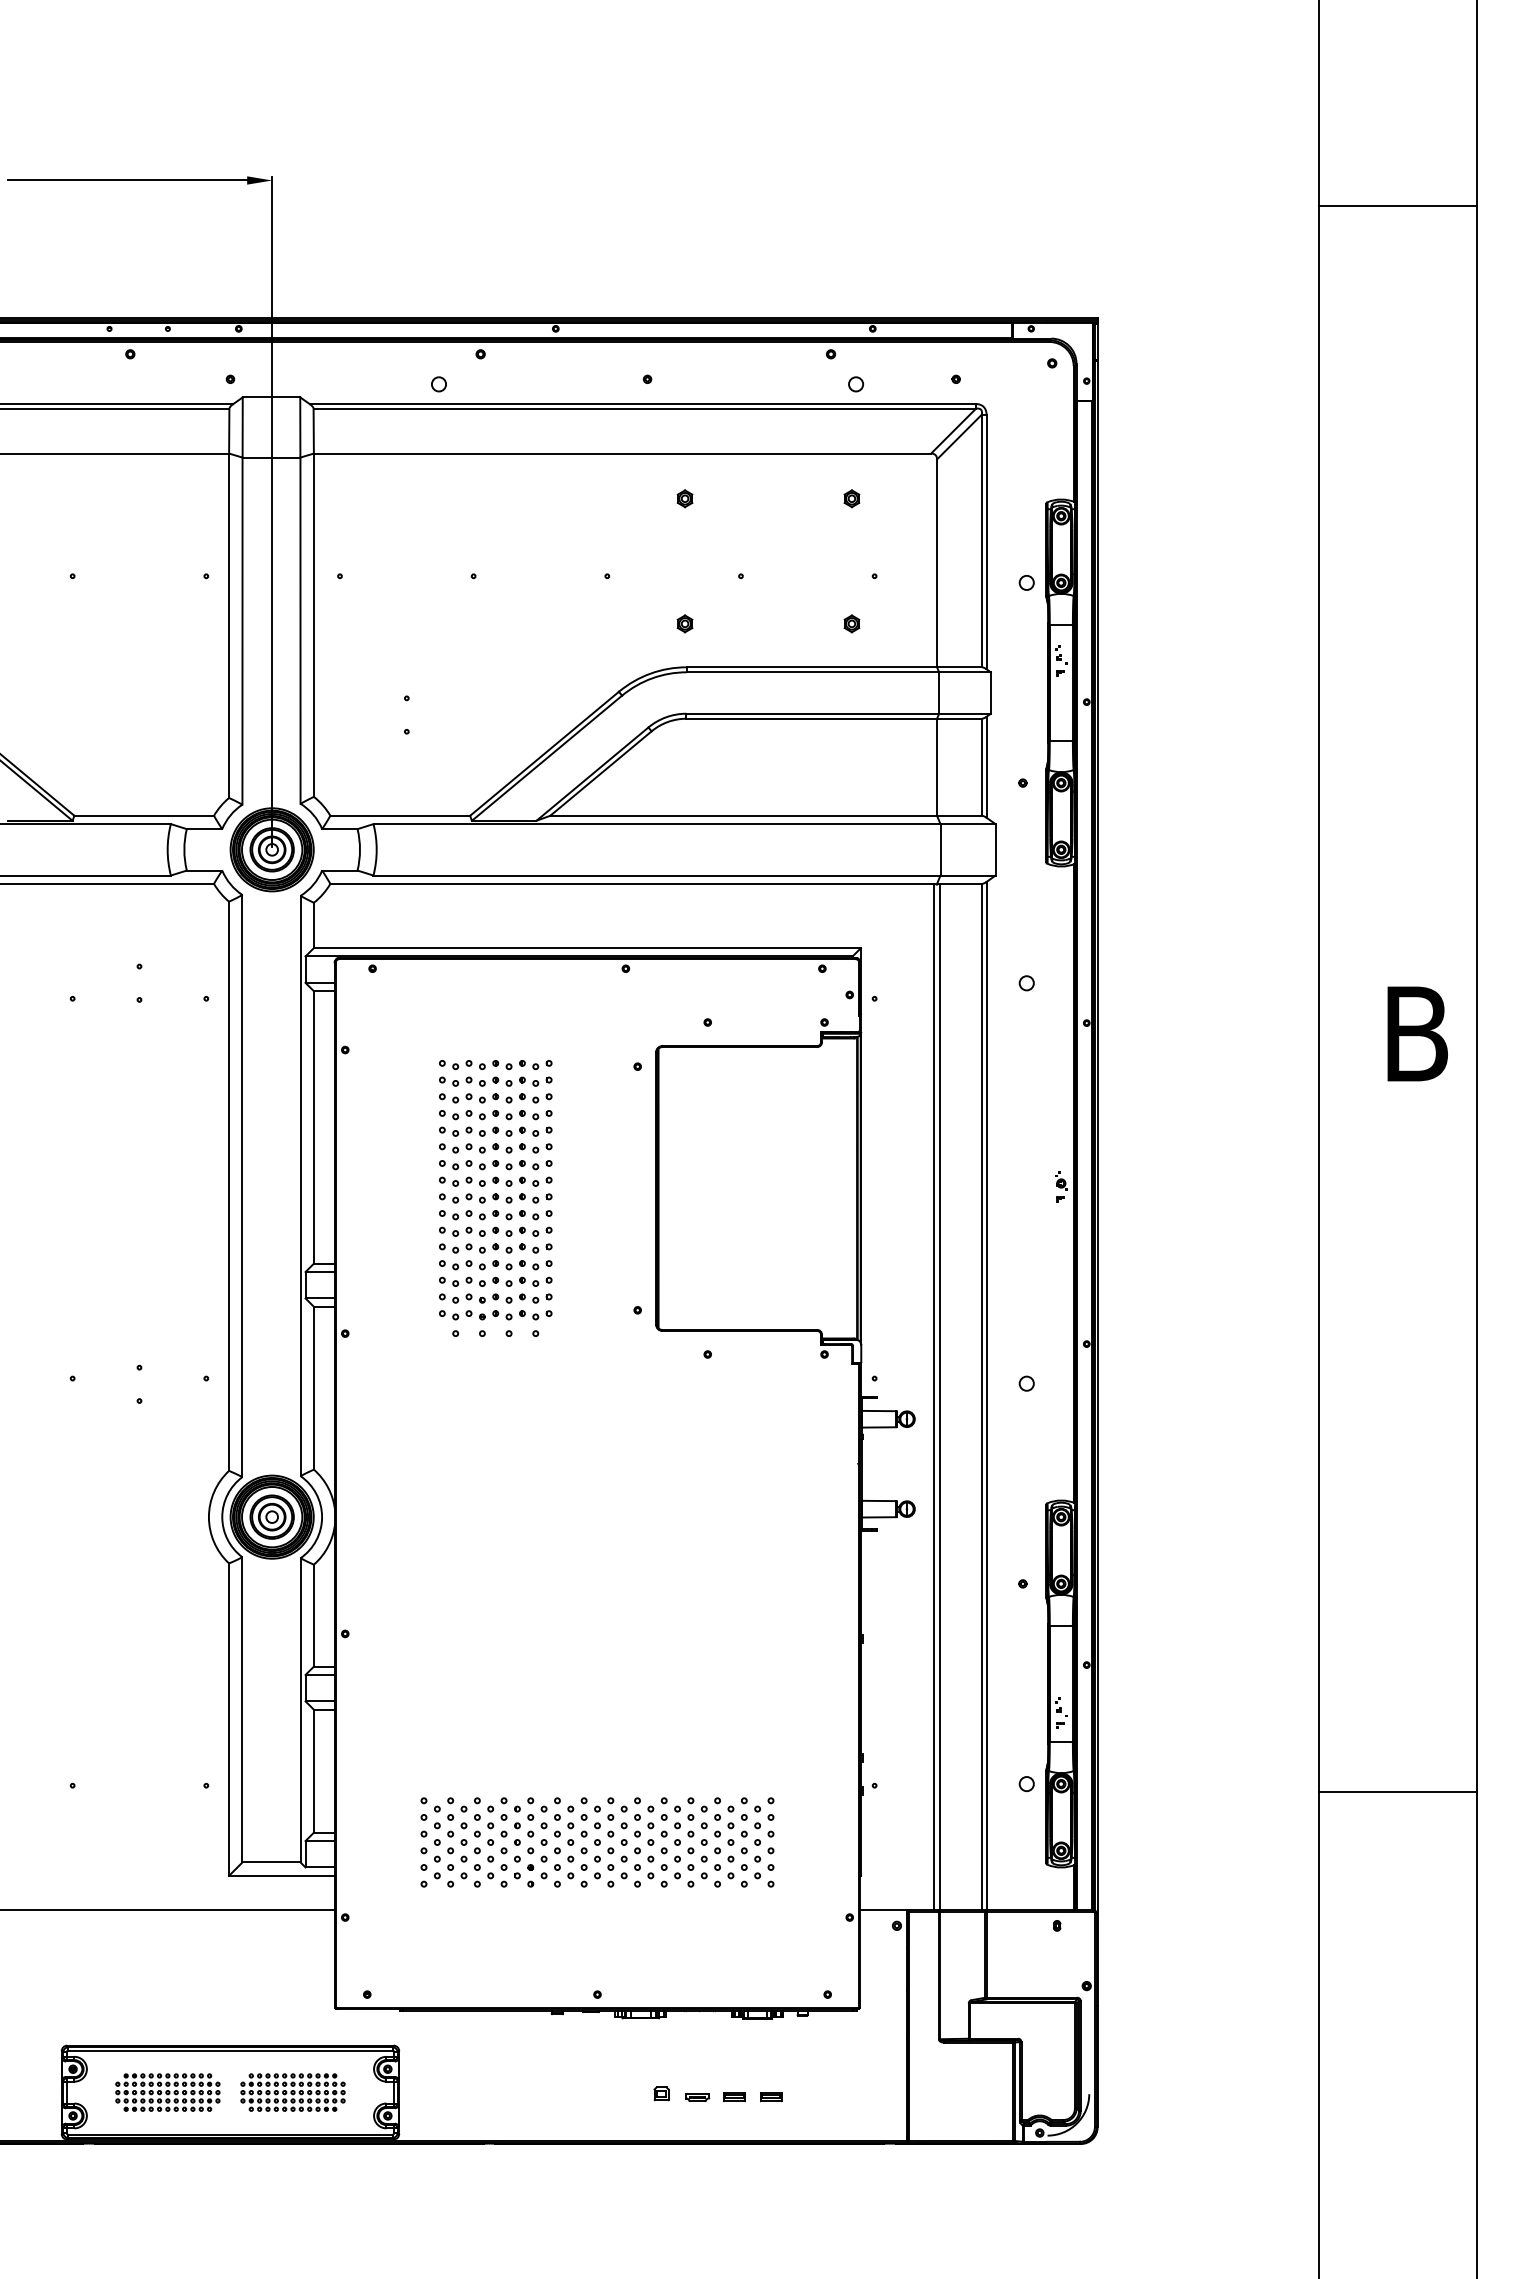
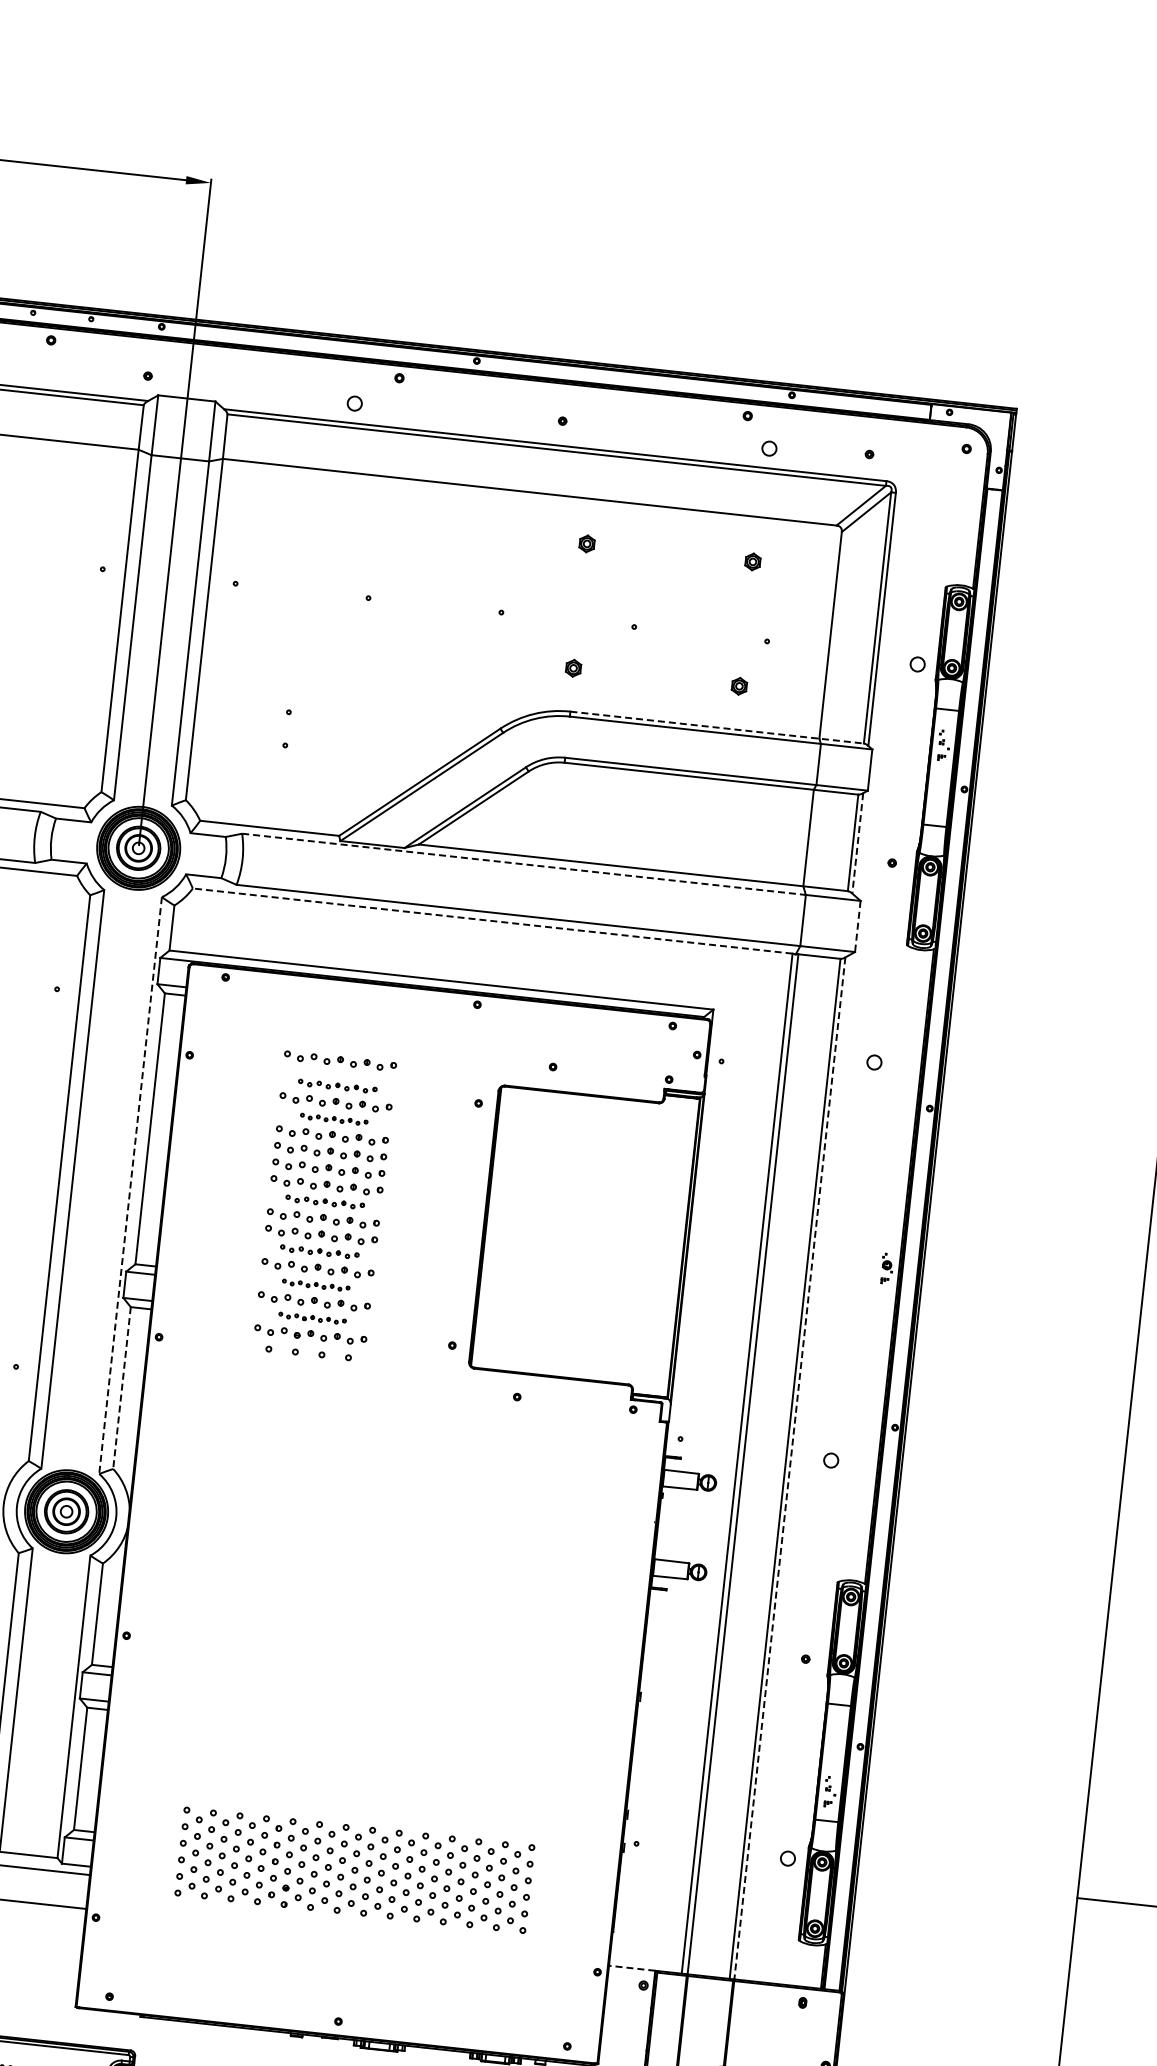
line: (834, 667) -> (717, 727), solid -> dashed
line: (986, 767) -> (857, 843), solid -> dashed
line: (657, 824) -> (524, 864), solid -> dashed
line: (995, 849) -> (857, 926), solid -> dashed
line: (632, 883) -> (493, 920), solid -> dashed
part: (495, 1039) -> (340, 1061), added
part: (495, 1065) -> (337, 1086), size x0.7
part: (495, 1098) -> (333, 1119), size x0.6
part: (495, 1181) -> (324, 1202), size x0.7
line: (300, 1186) -> (130, 1186), solid -> dashed
part: (495, 1231) -> (319, 1251), size x0.7
part: (495, 1265) -> (315, 1285), size x0.6
part: (495, 1298) -> (312, 1318), size x0.6
line: (313, 1388) -> (121, 1388), solid -> dashed
line: (986, 1395) -> (789, 1467), solid -> dashed
line: (883, 1909) -> (631, 1967), solid -> dashed

